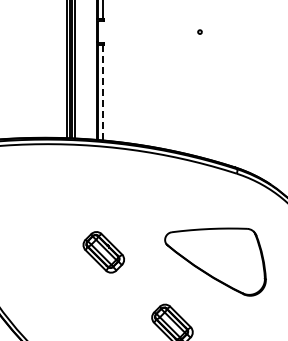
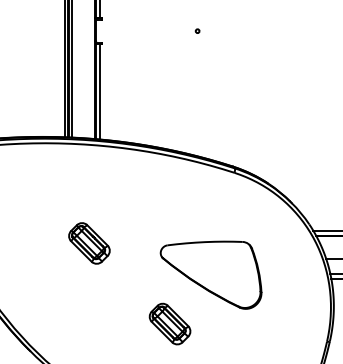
line: (102, 93) -> (100, 92), dashed -> solid
part: (103, 252) -> (89, 243), moved
part: (214, 261) -> (210, 274), moved

